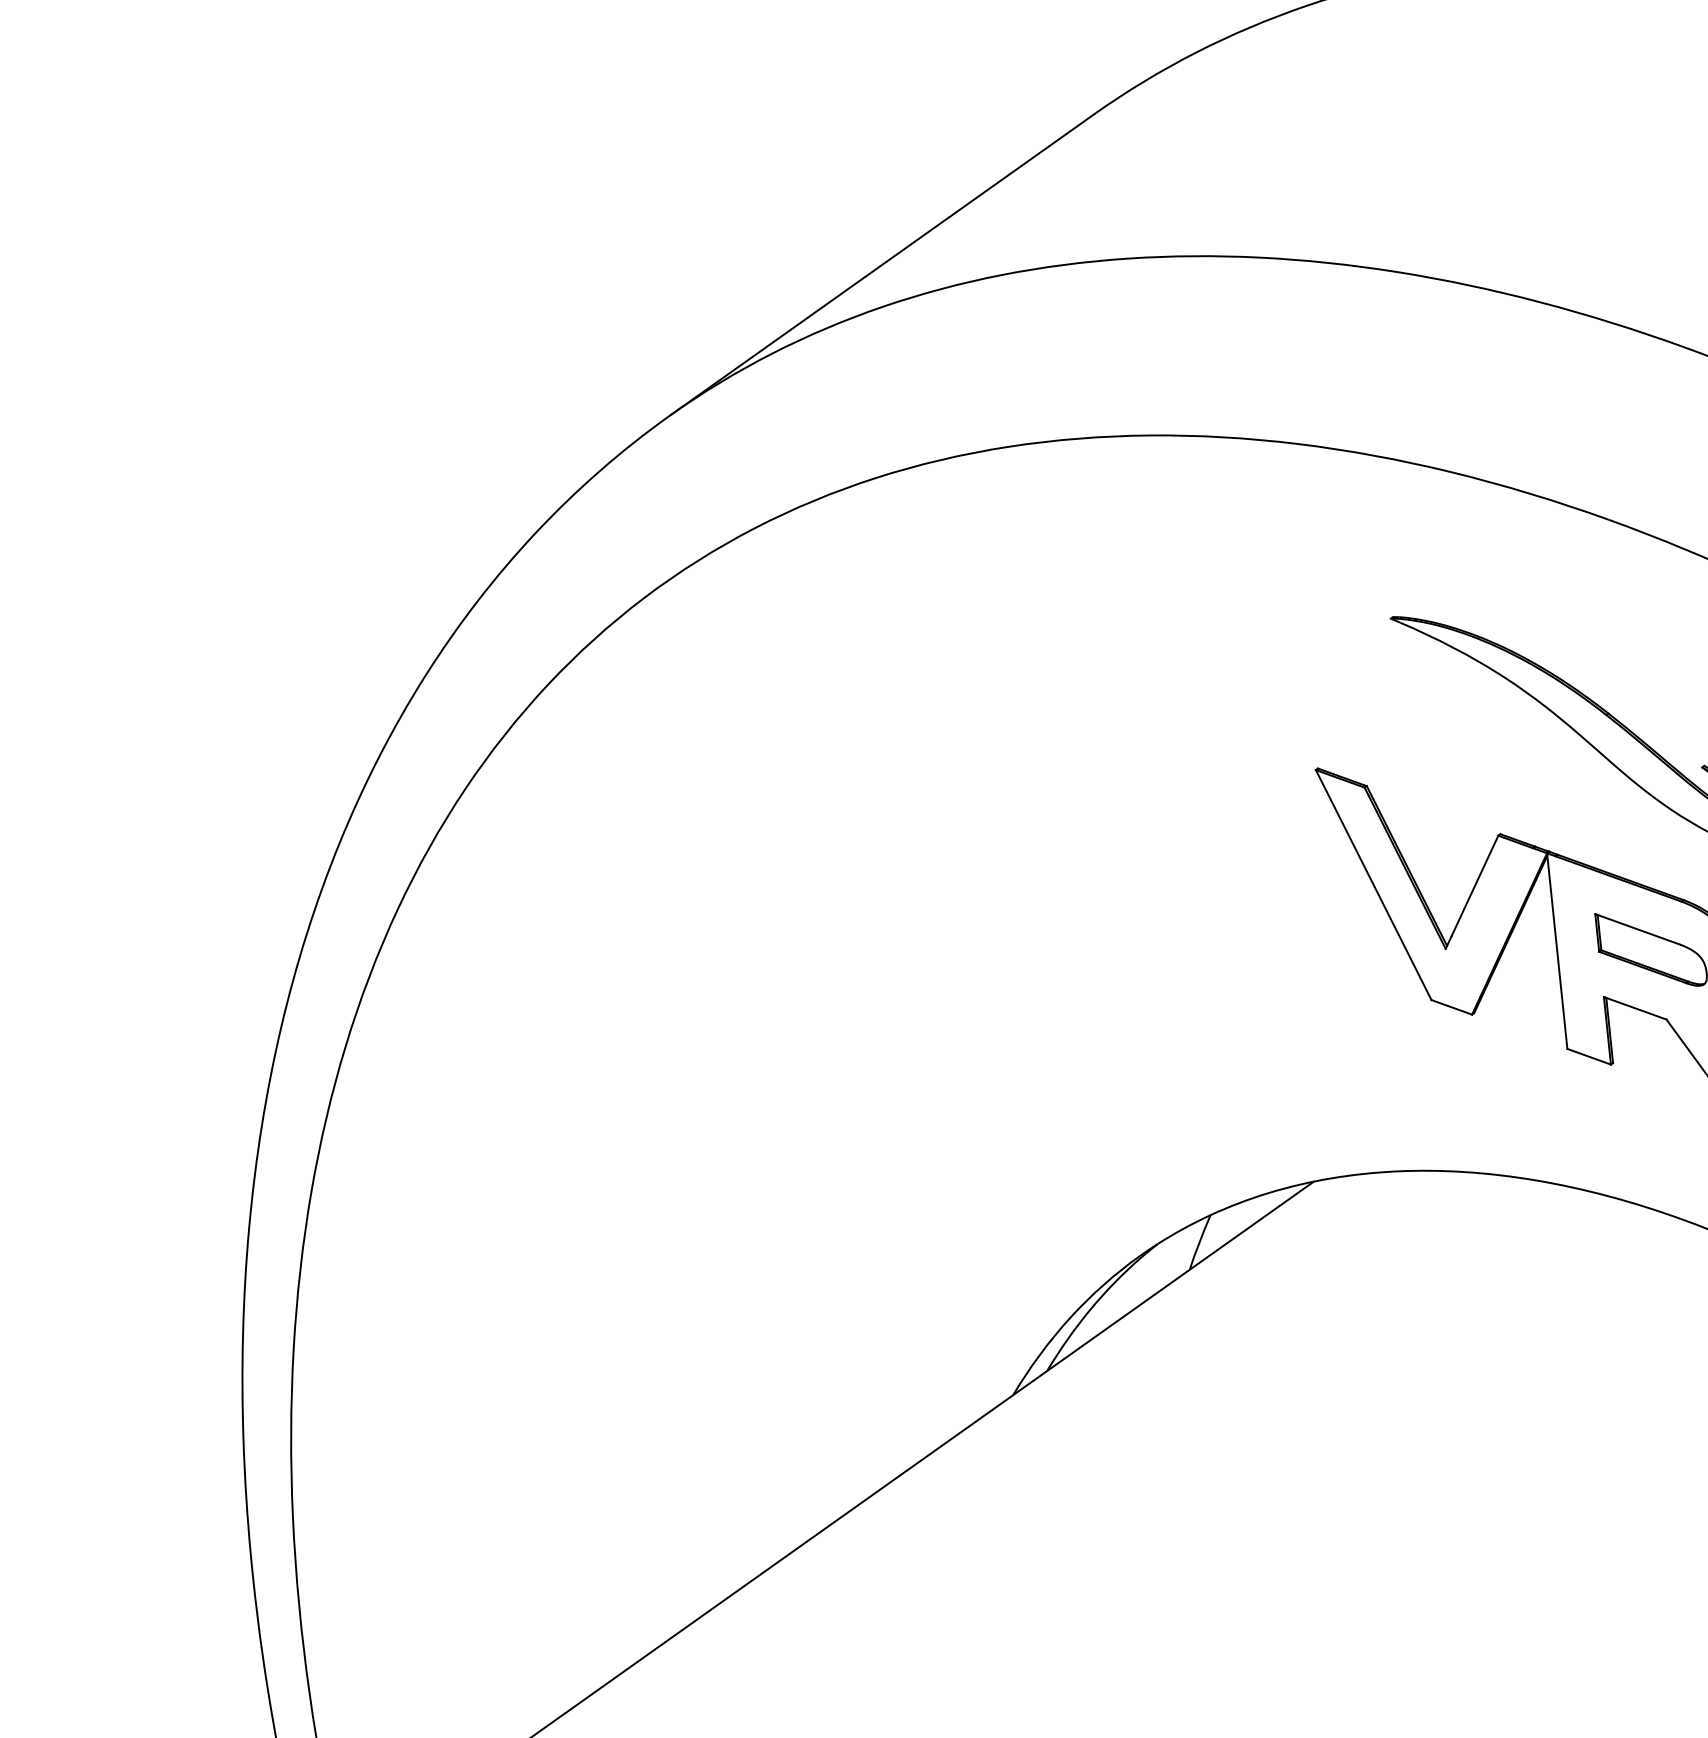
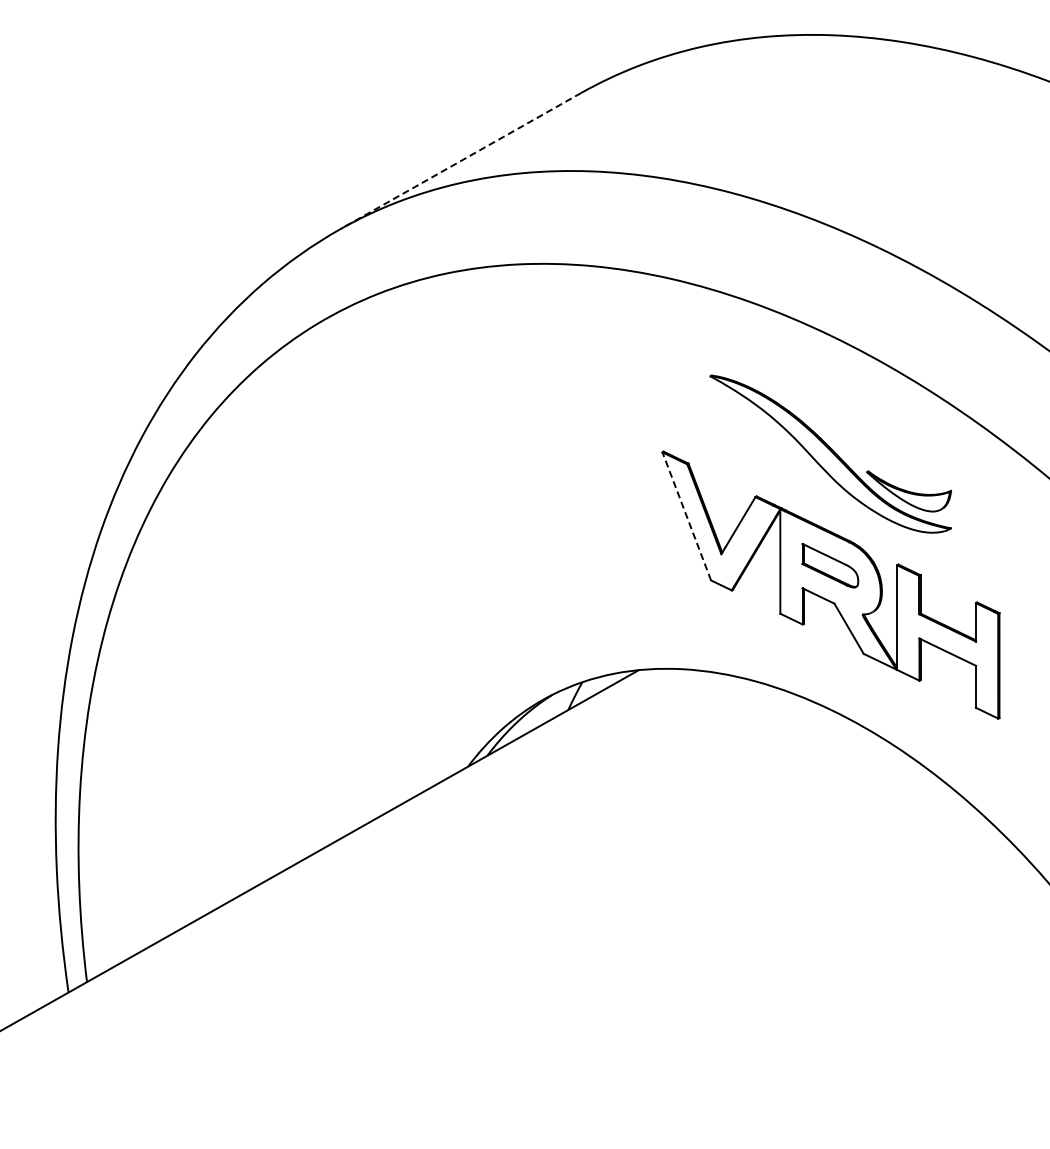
line: (882, 265) -> (460, 161), solid -> dashed
line: (1372, 883) -> (686, 515), solid -> dashed

